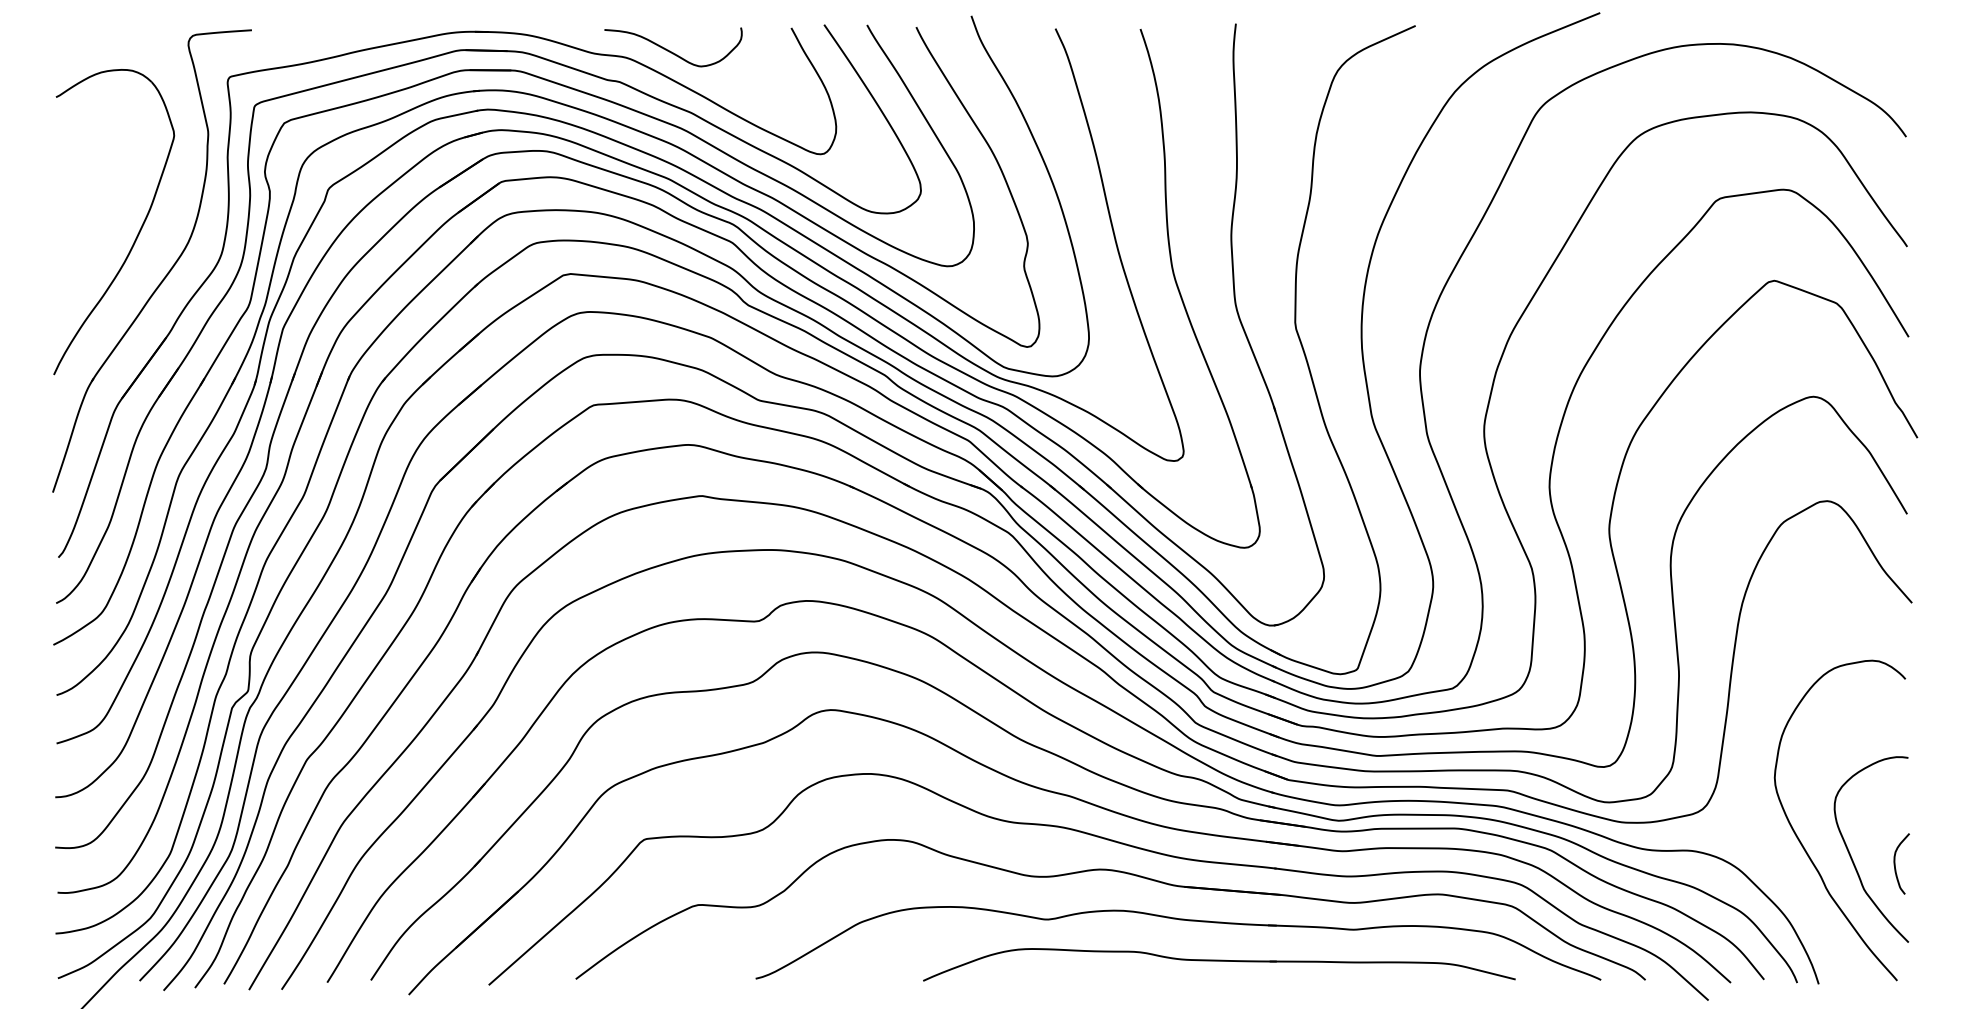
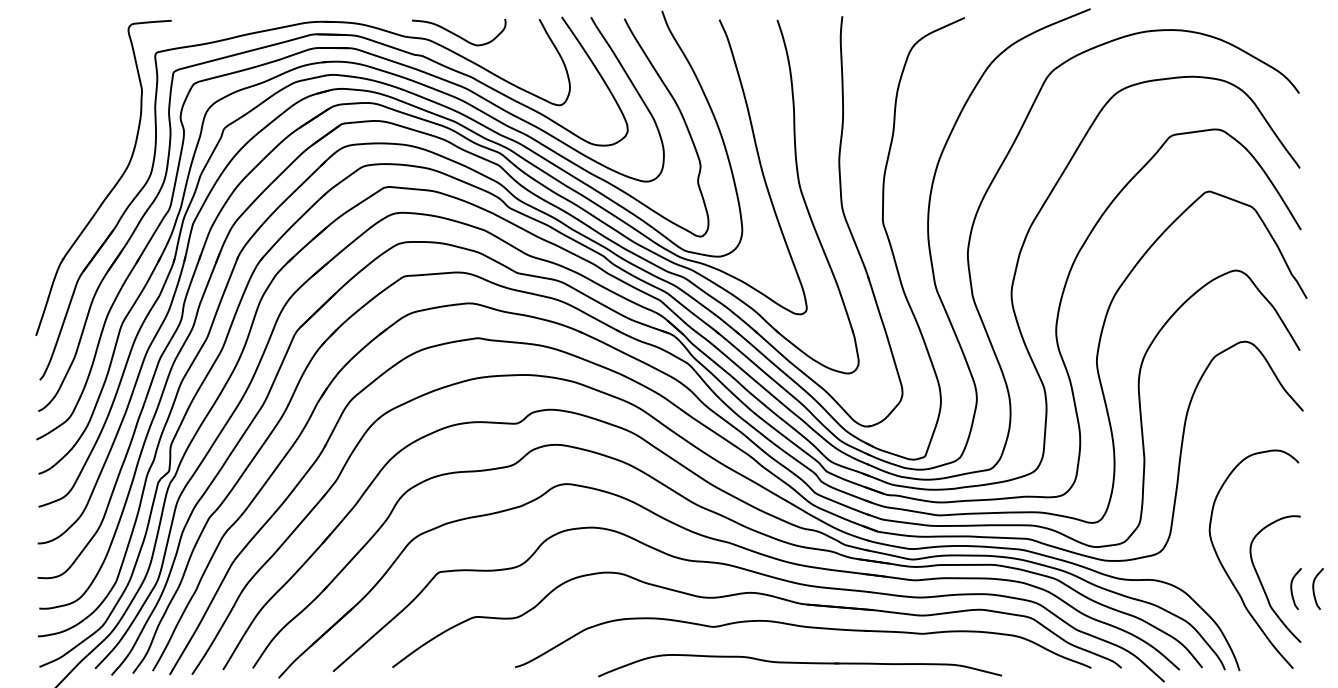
part: (137, 233) -> (93, 159), removed
curve: (1928, 863) -> (1314, 588), added
part: (1219, 964) -> (800, 665), moved

